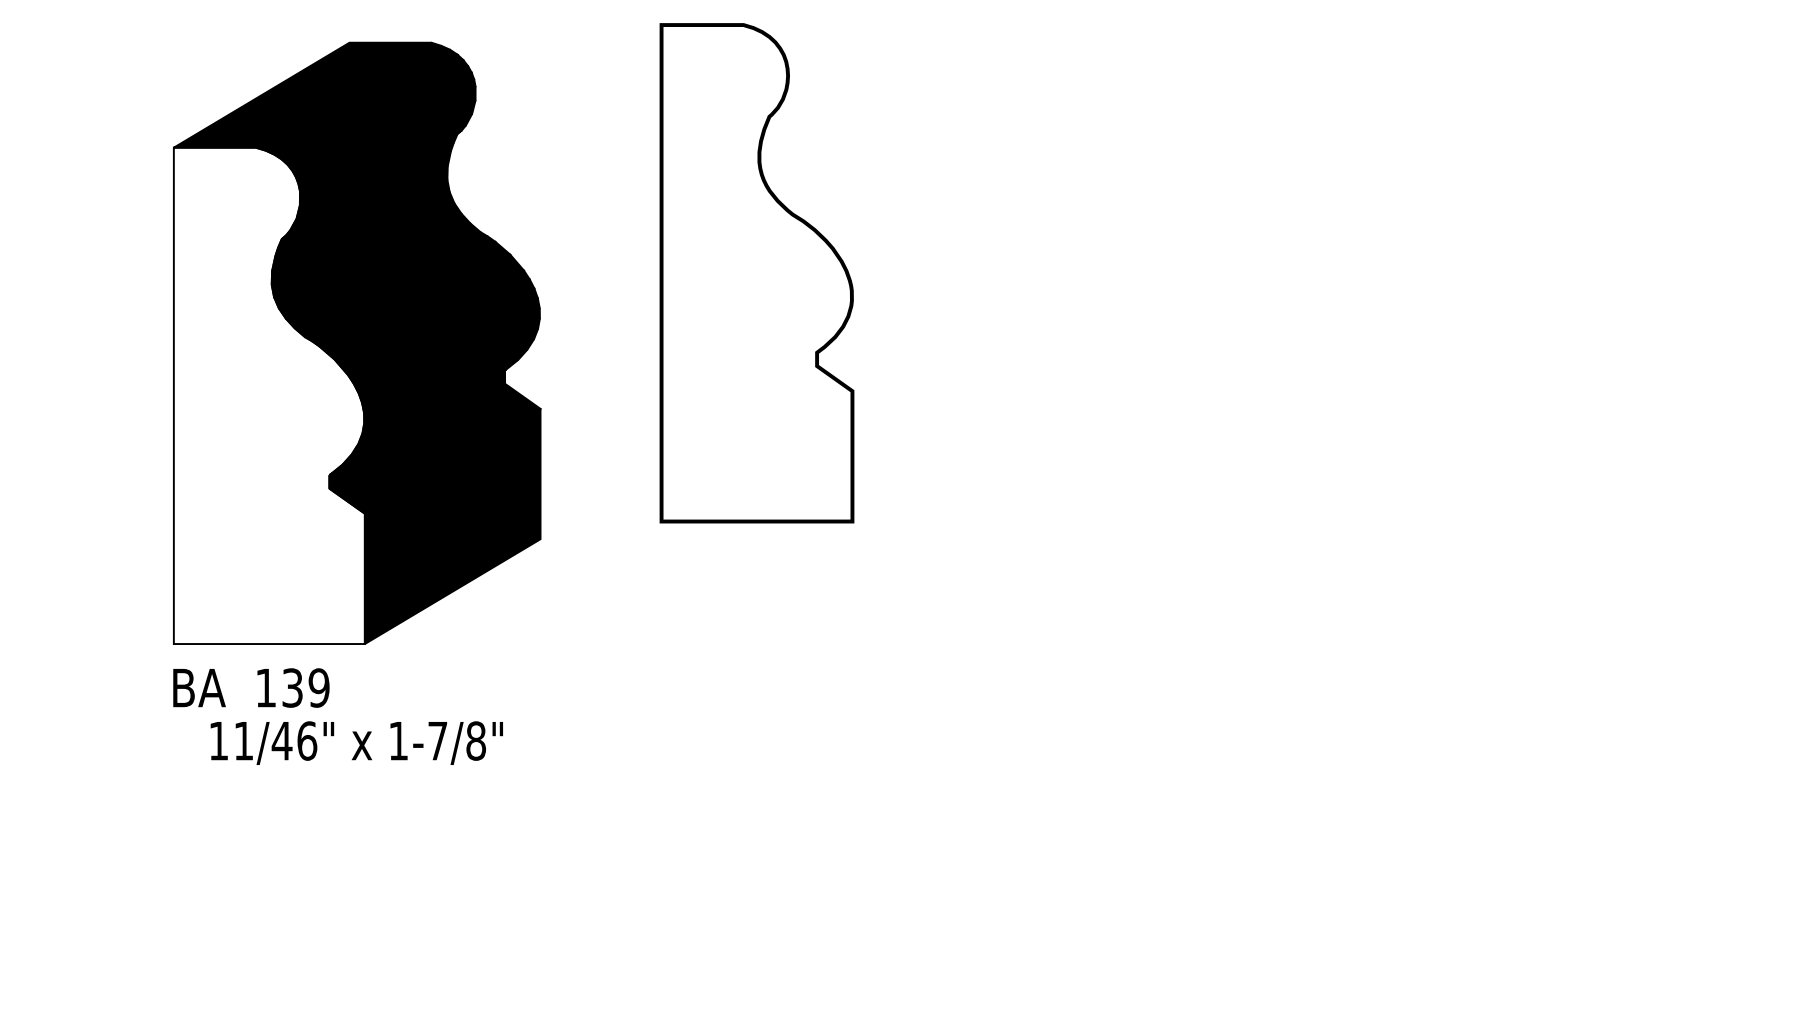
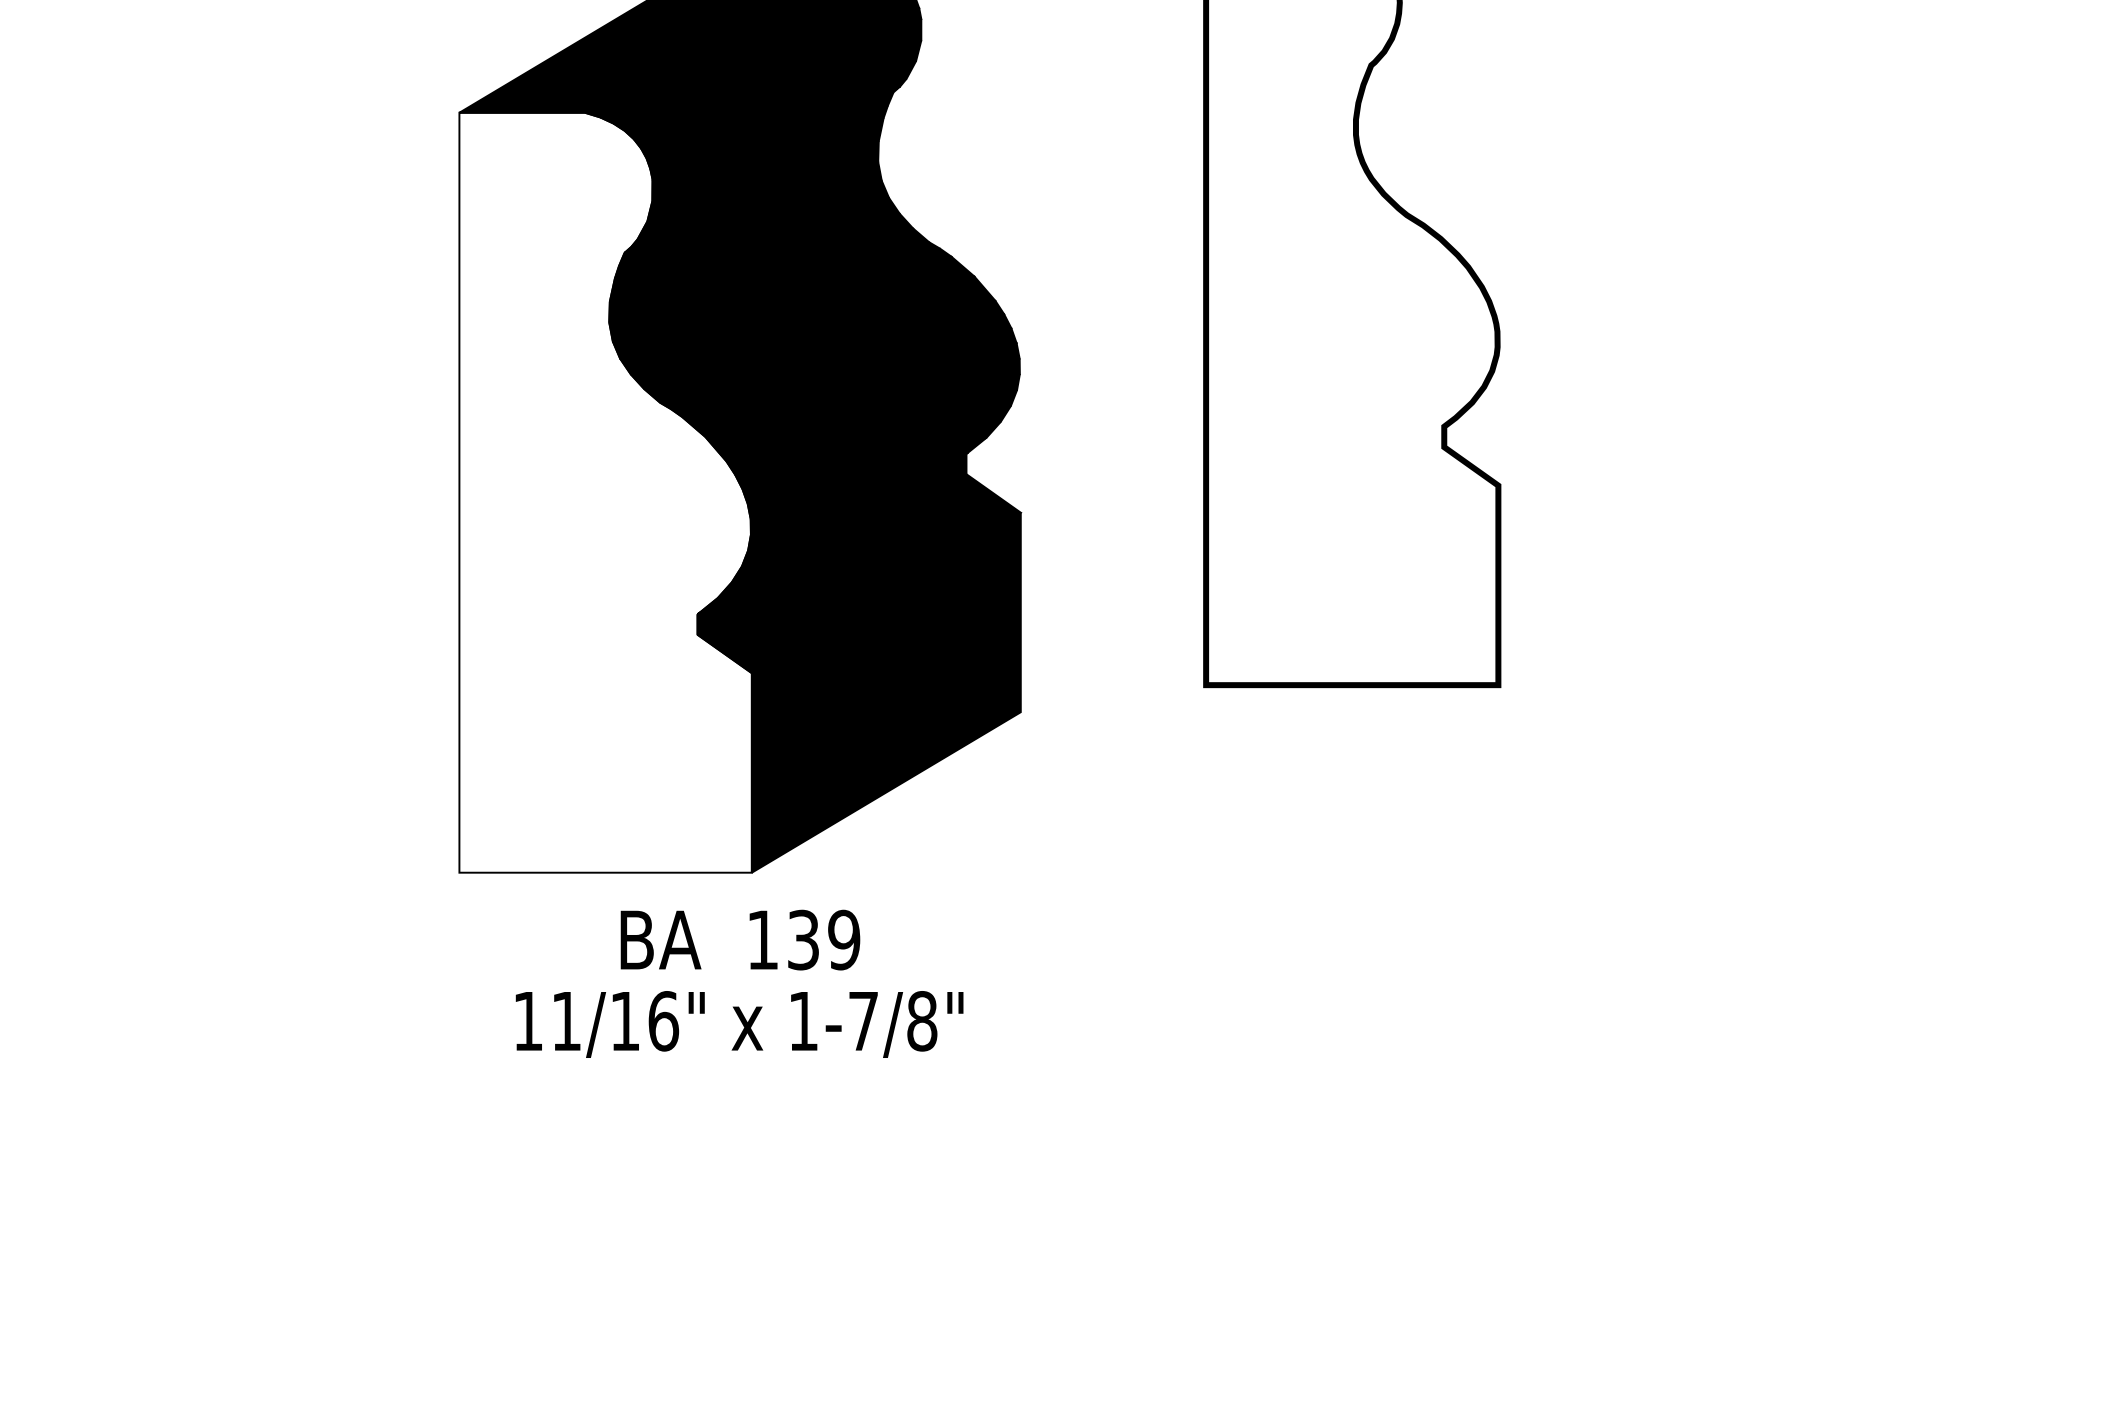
text: (251, 687) -> (740, 939), moved
text: (281, 741) -> (624, 1021), 11/46" -> 11/16"

